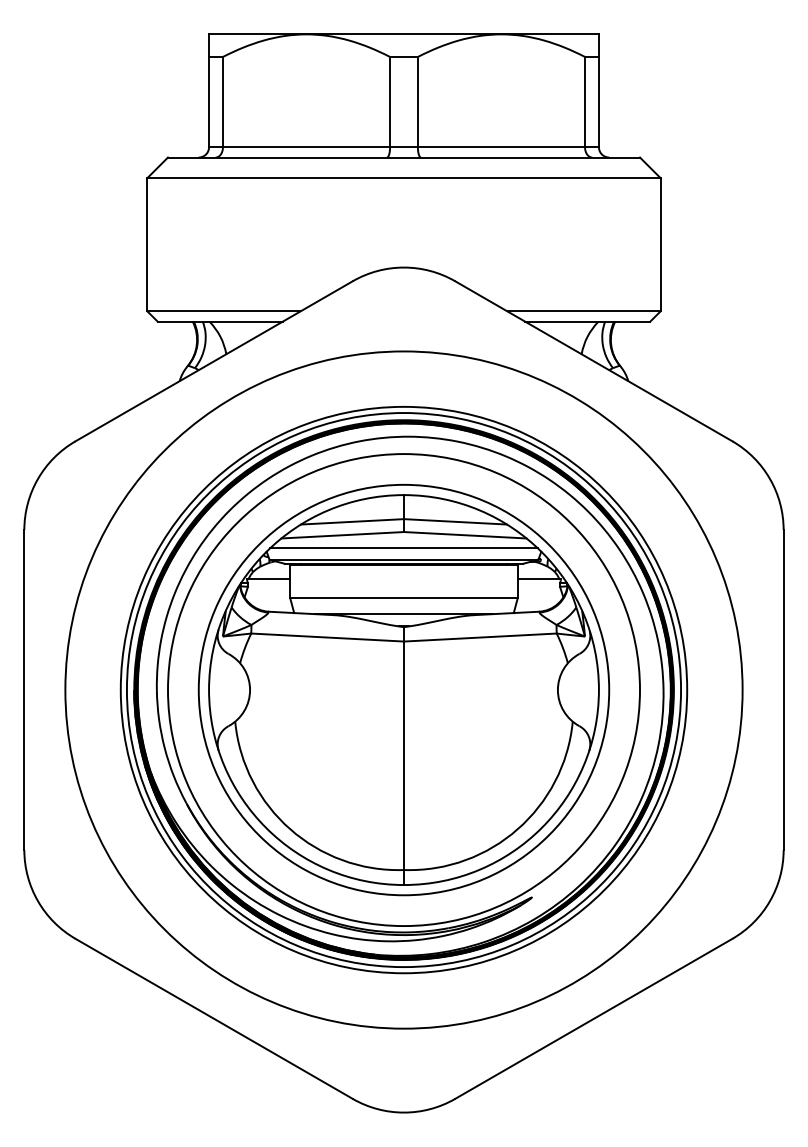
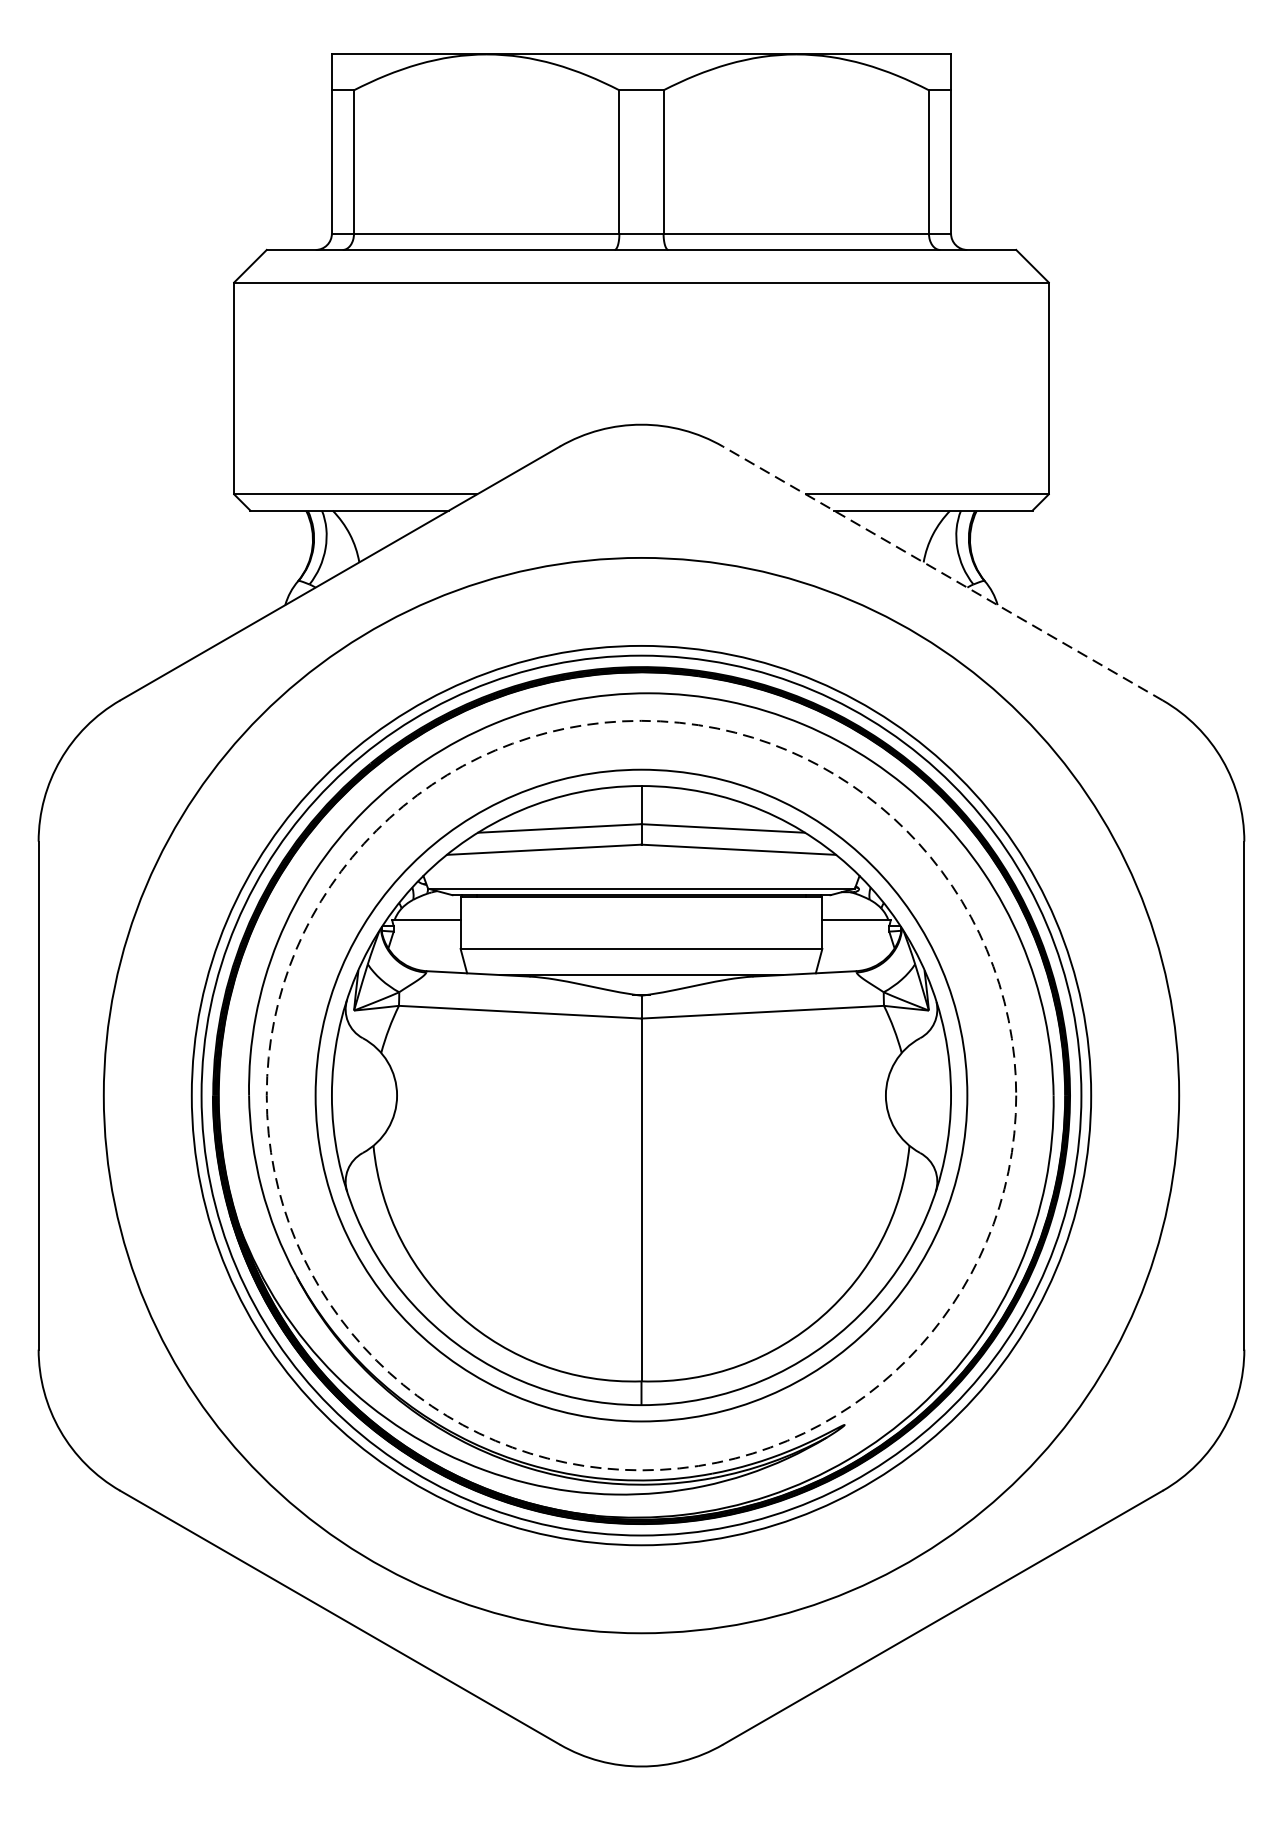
line: (593, 361) -> (942, 573), solid -> dashed
line: (403, 548) -> (640, 870), removed
circle: (404, 690) -> (642, 1096), solid -> dashed

